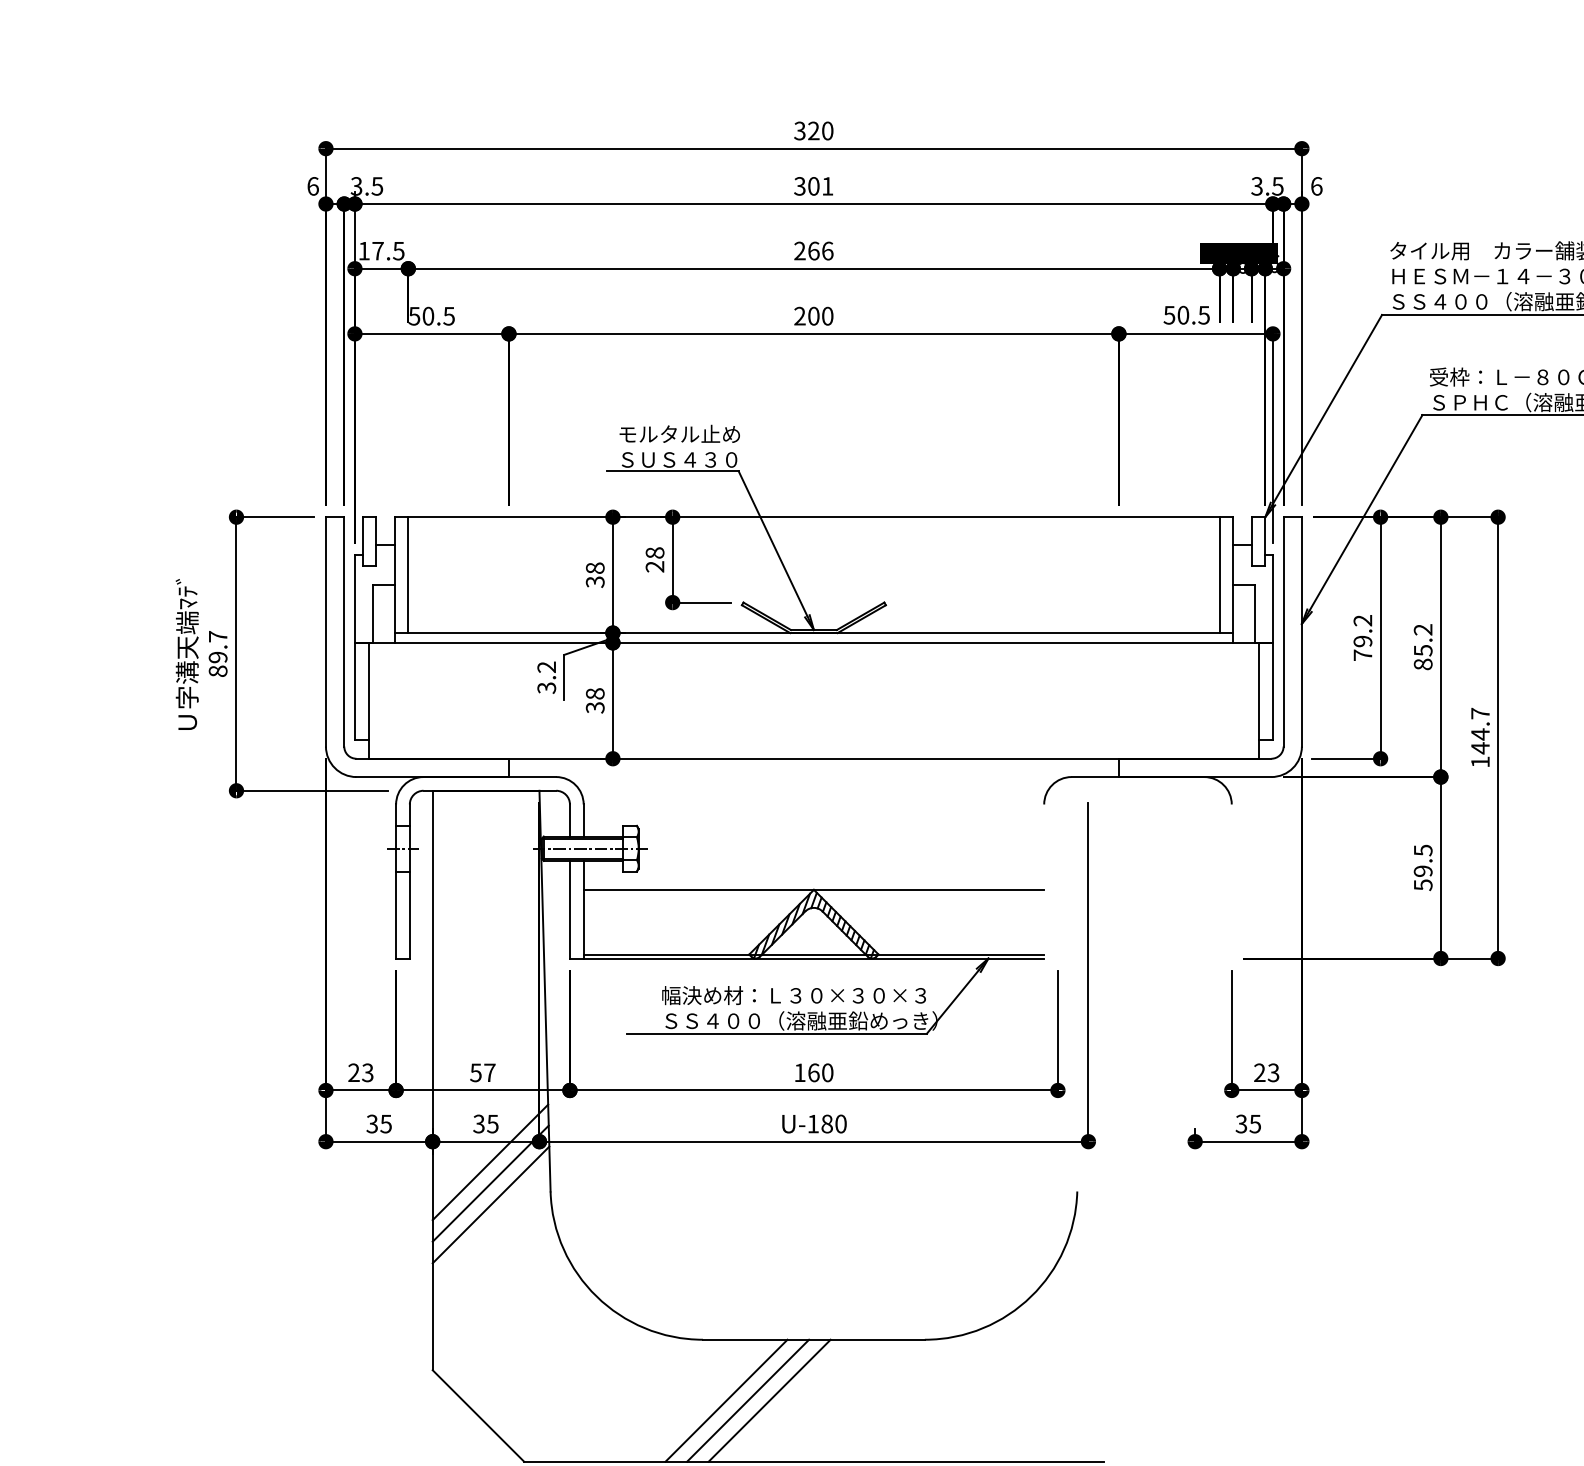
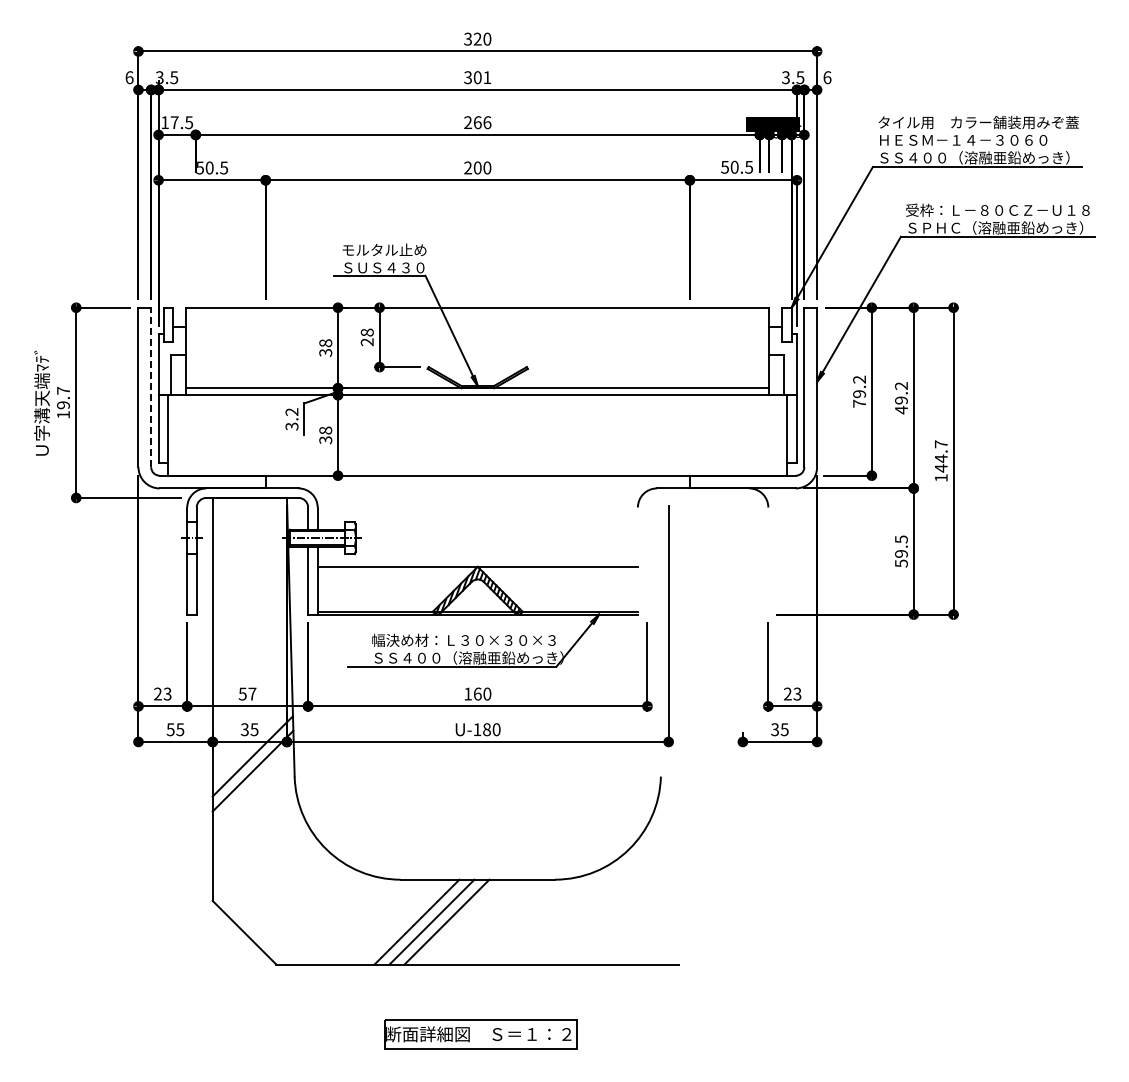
line: (407, 574) -> (195, 347), removed
line: (1219, 574) -> (759, 347), removed
line: (344, 631) -> (151, 387), solid -> dashed
text: (1423, 657) -> (901, 405), 85.2 -> 49.2
text: (218, 670) -> (63, 414), 89.7 -> 19.7
text: (372, 1123) -> (170, 729), 35 -> 55
line: (489, 1204) -> (252, 785), removed

